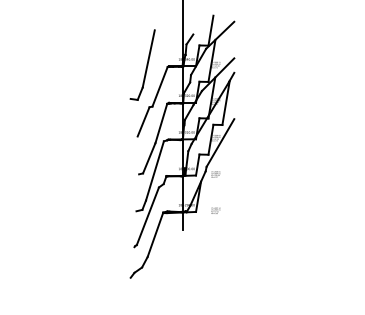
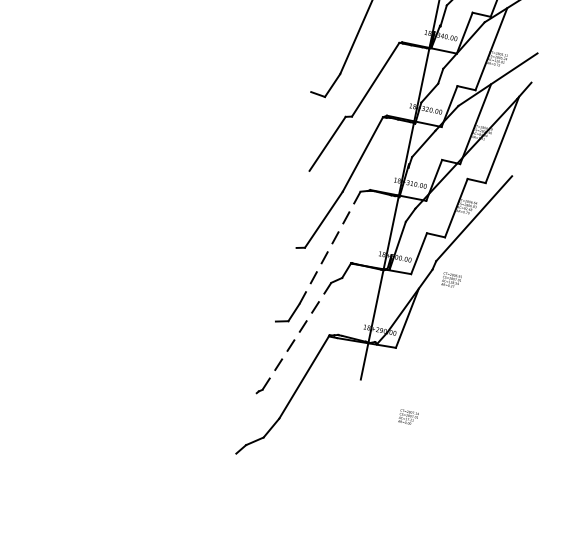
line: (154, 171) -> (328, 248), solid -> dashed
text: (215, 210) -> (407, 416), moved
line: (147, 216) -> (295, 336), solid -> dashed

